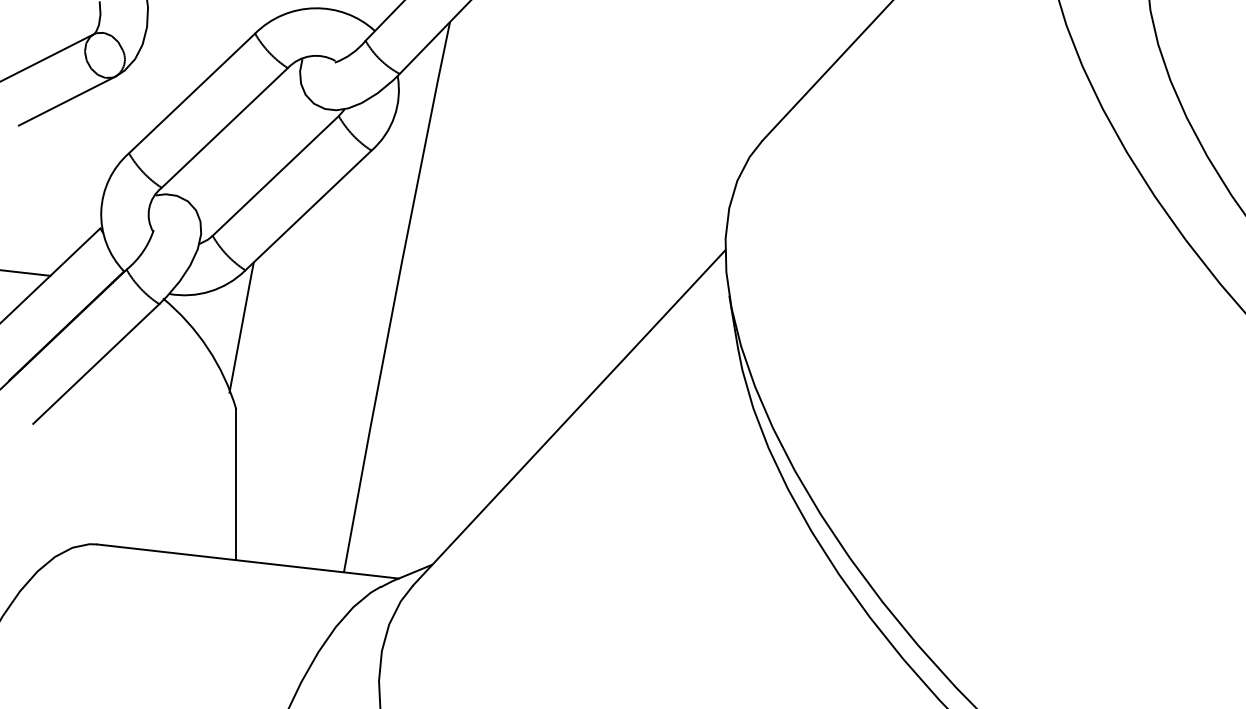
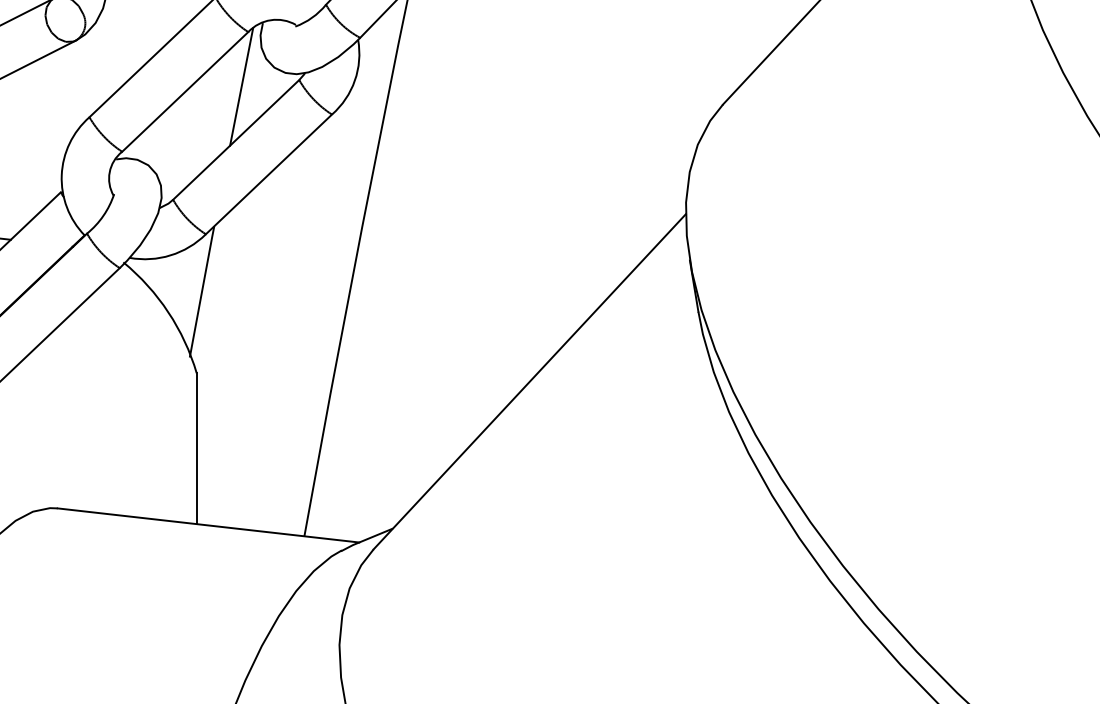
line: (280, 122) -> (240, 86), added

